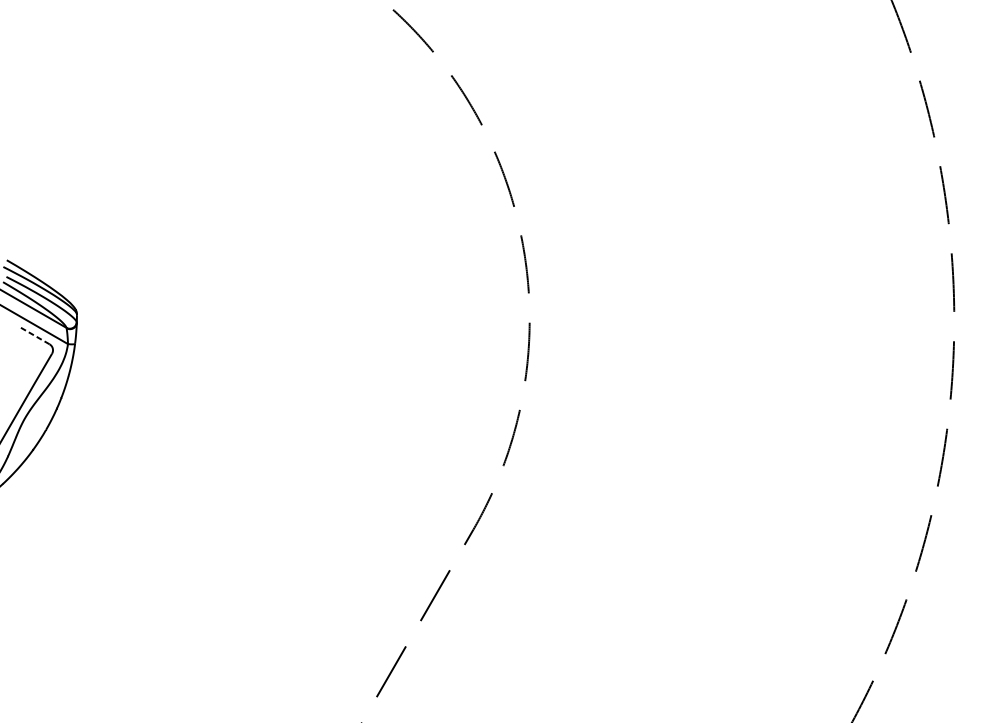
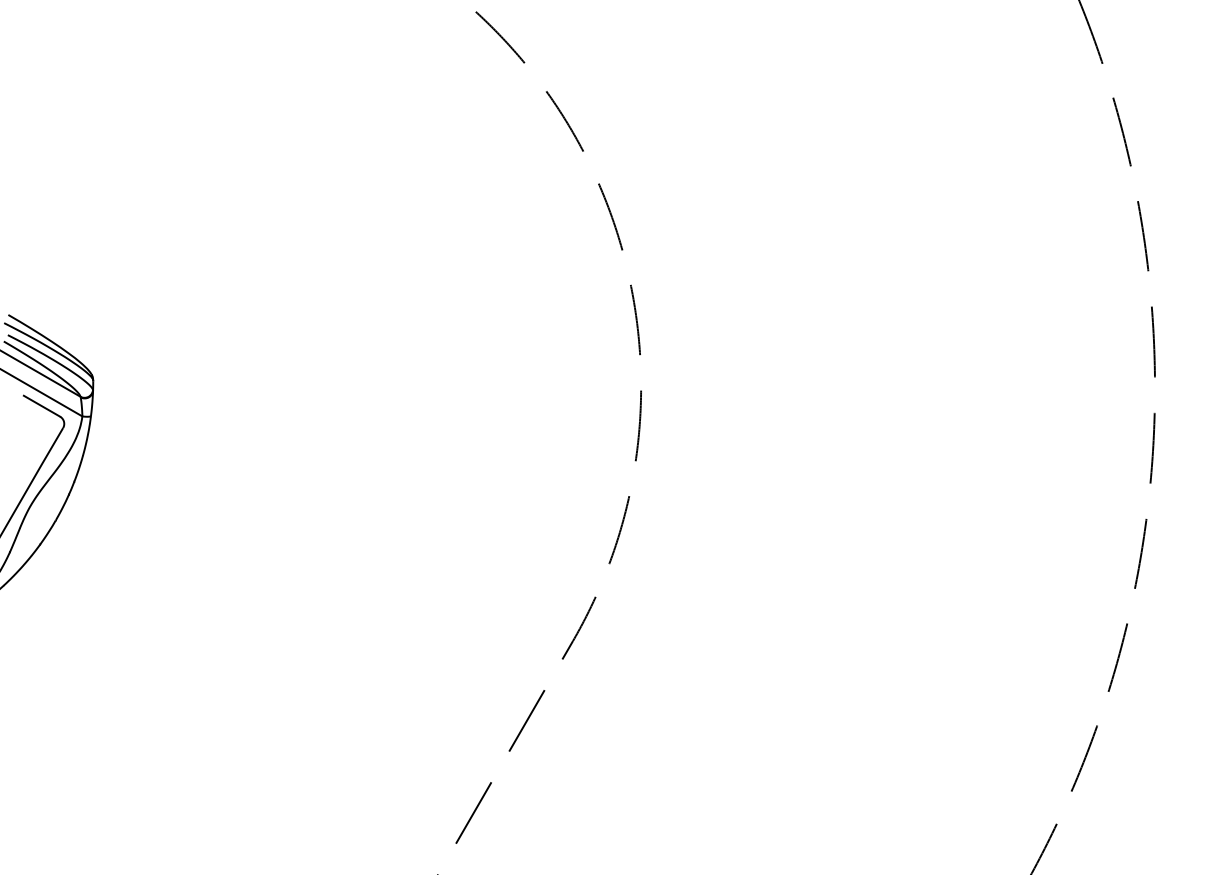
line: (35, 335) -> (42, 406), dashed -> solid

